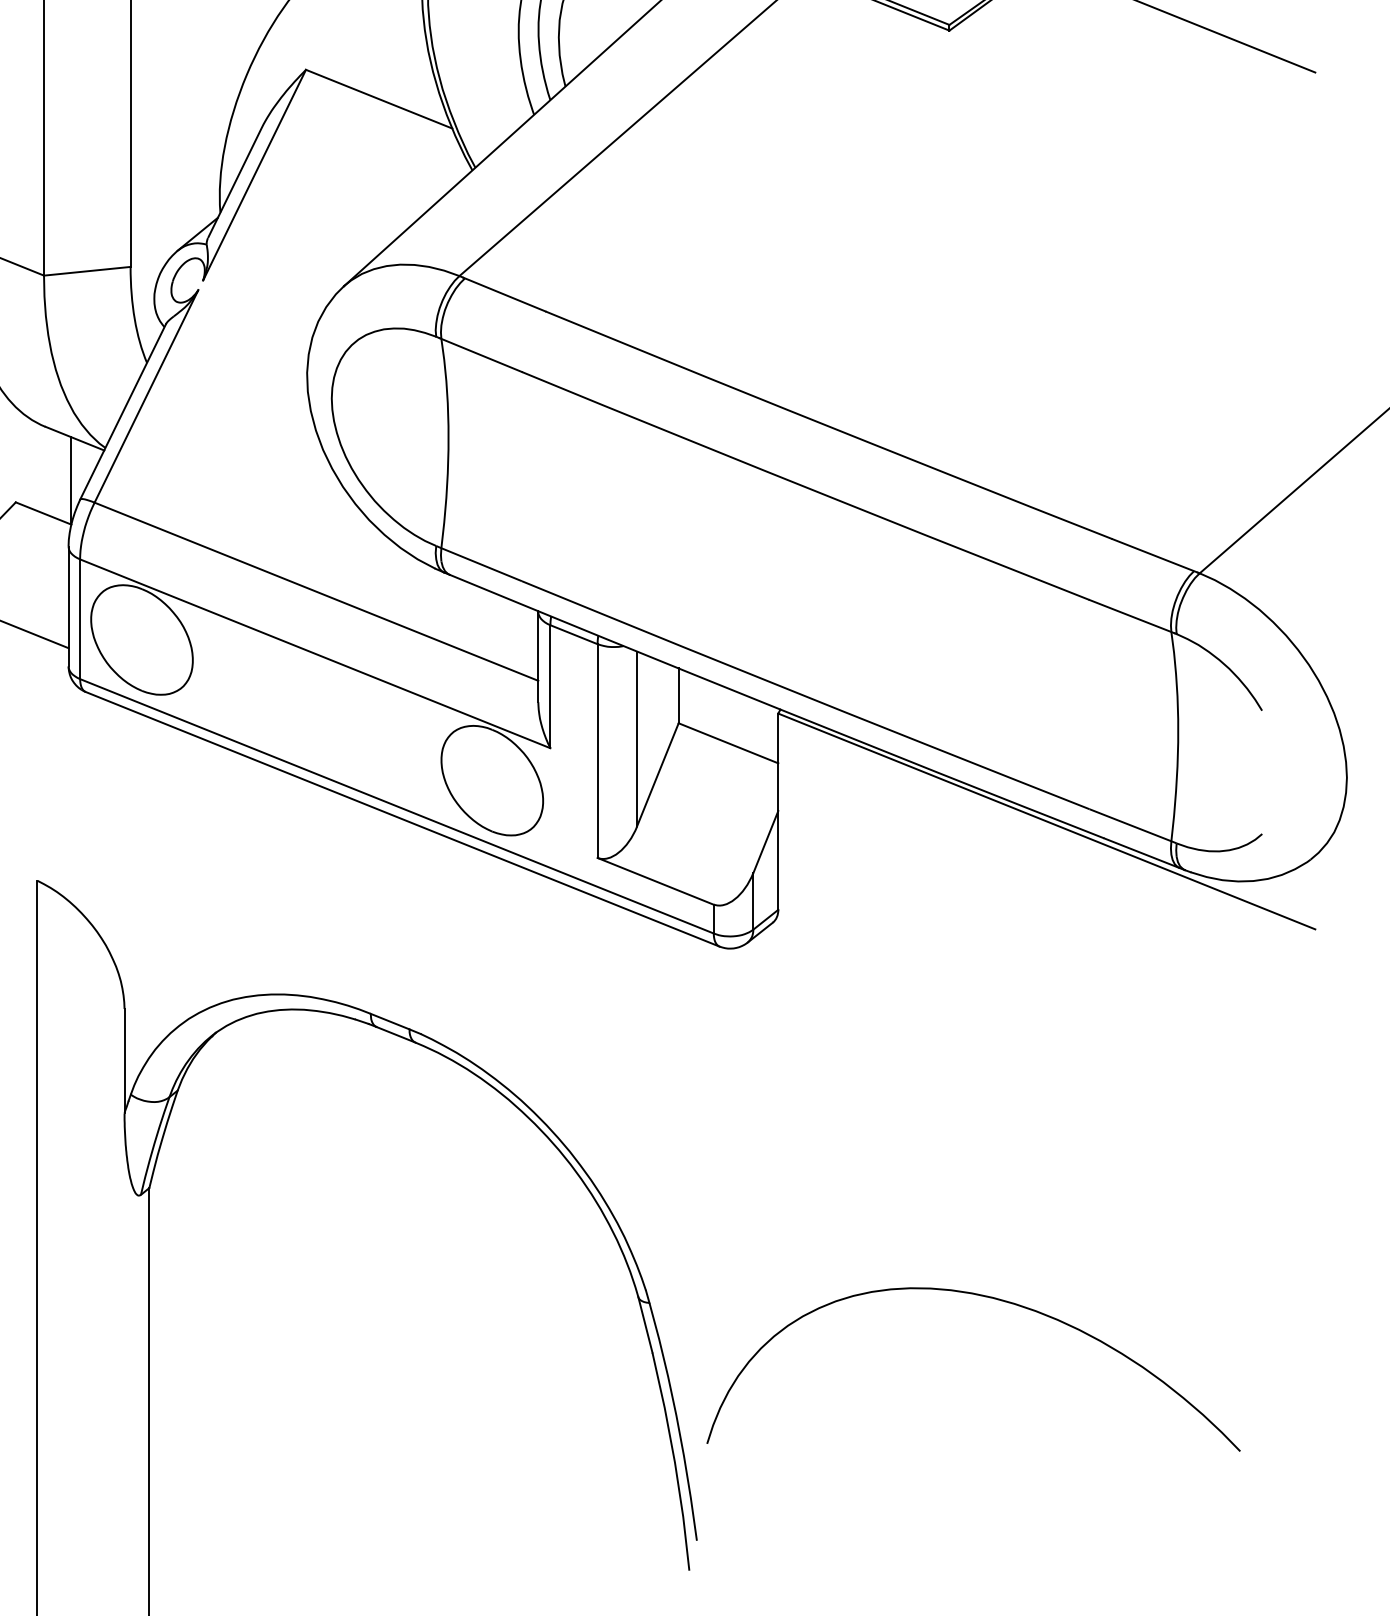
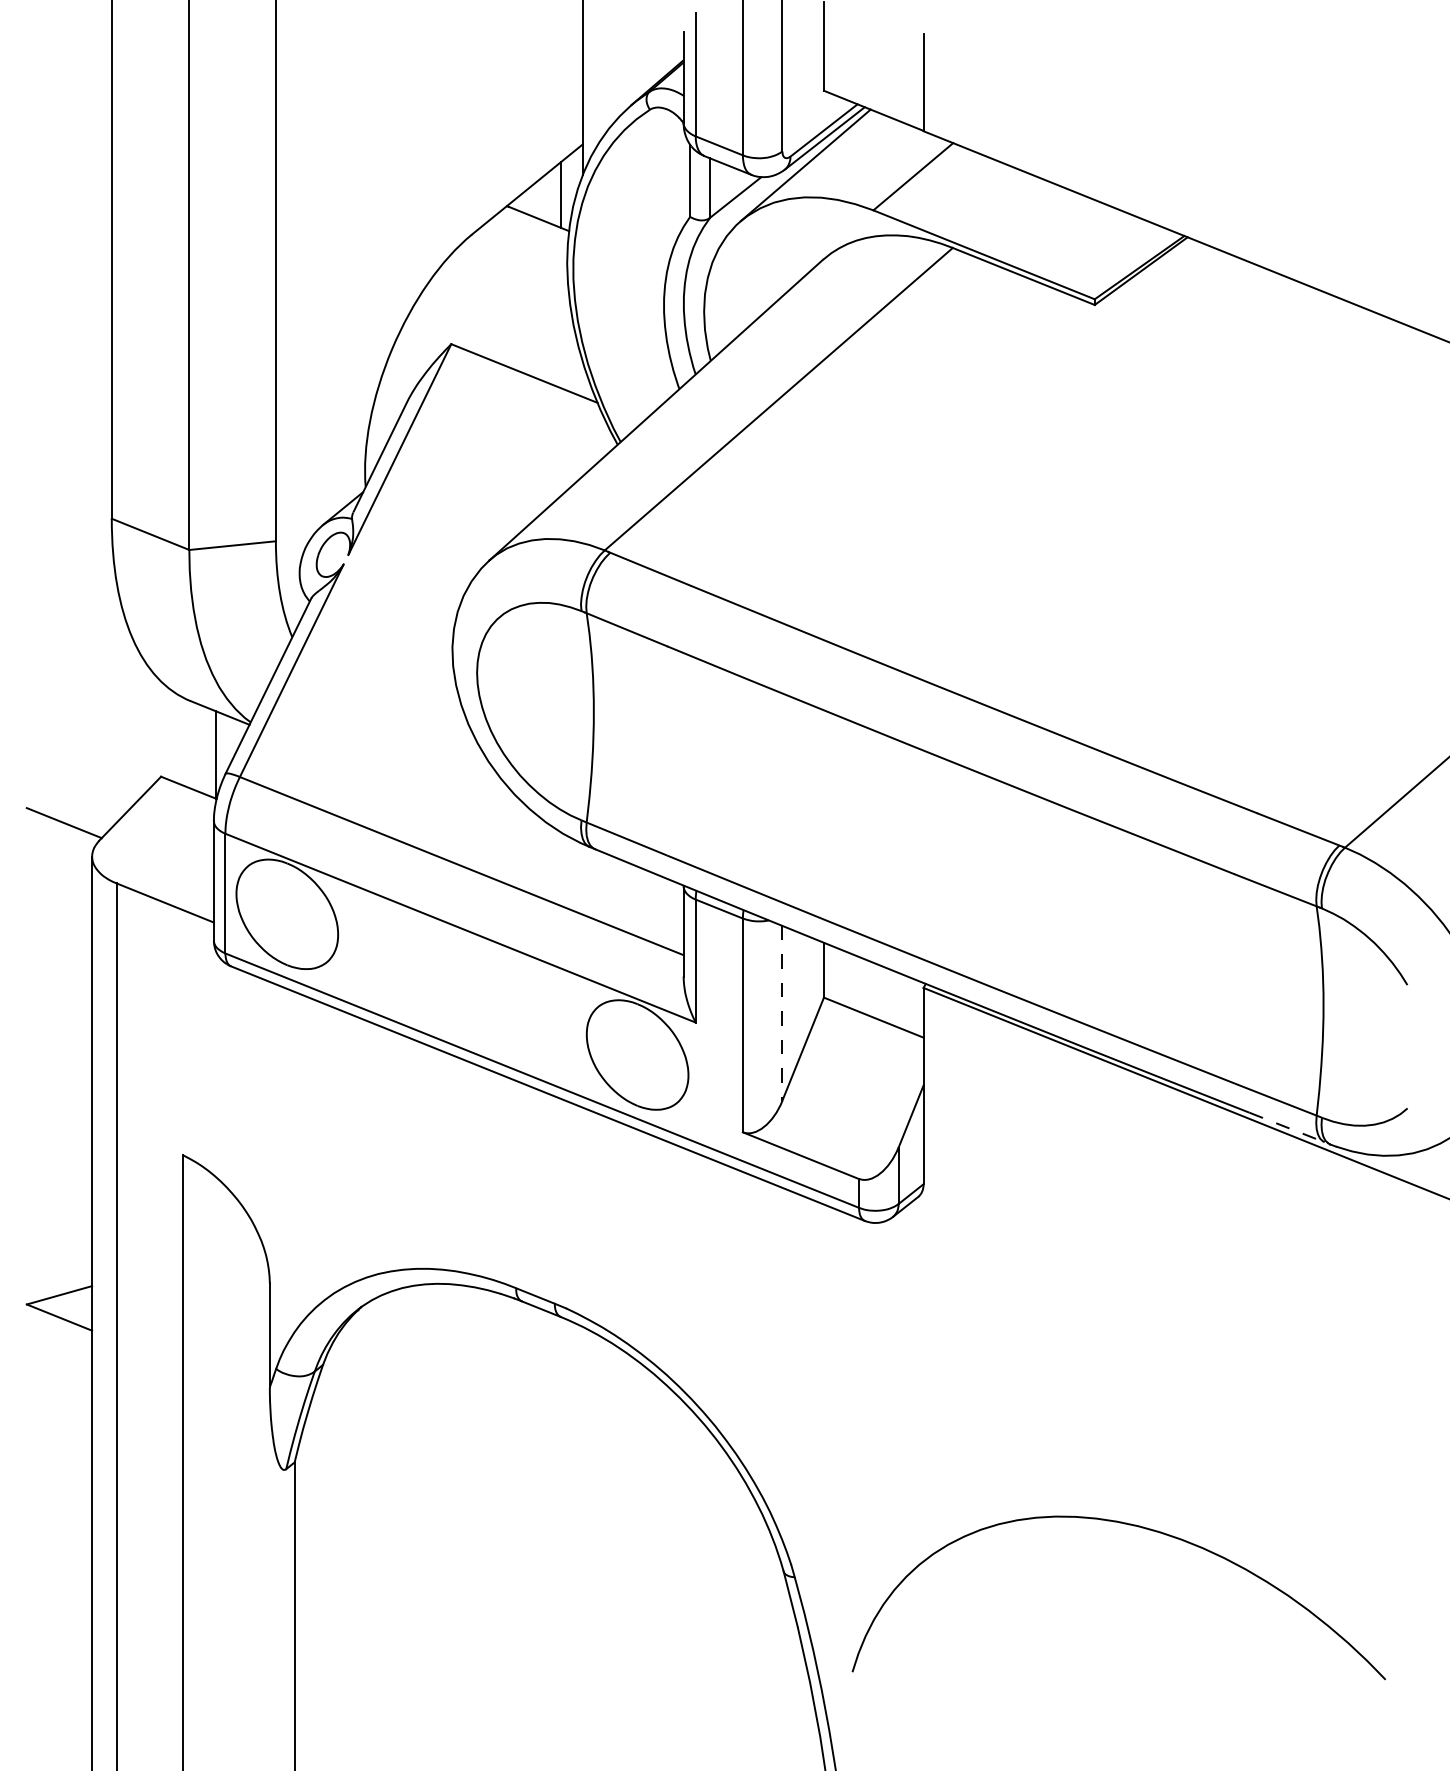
line: (637, 739) -> (782, 1013), solid -> dashed
line: (1145, 854) -> (1290, 1128), solid -> dashed
curve: (988, 1298) -> (1133, 1526), moved

